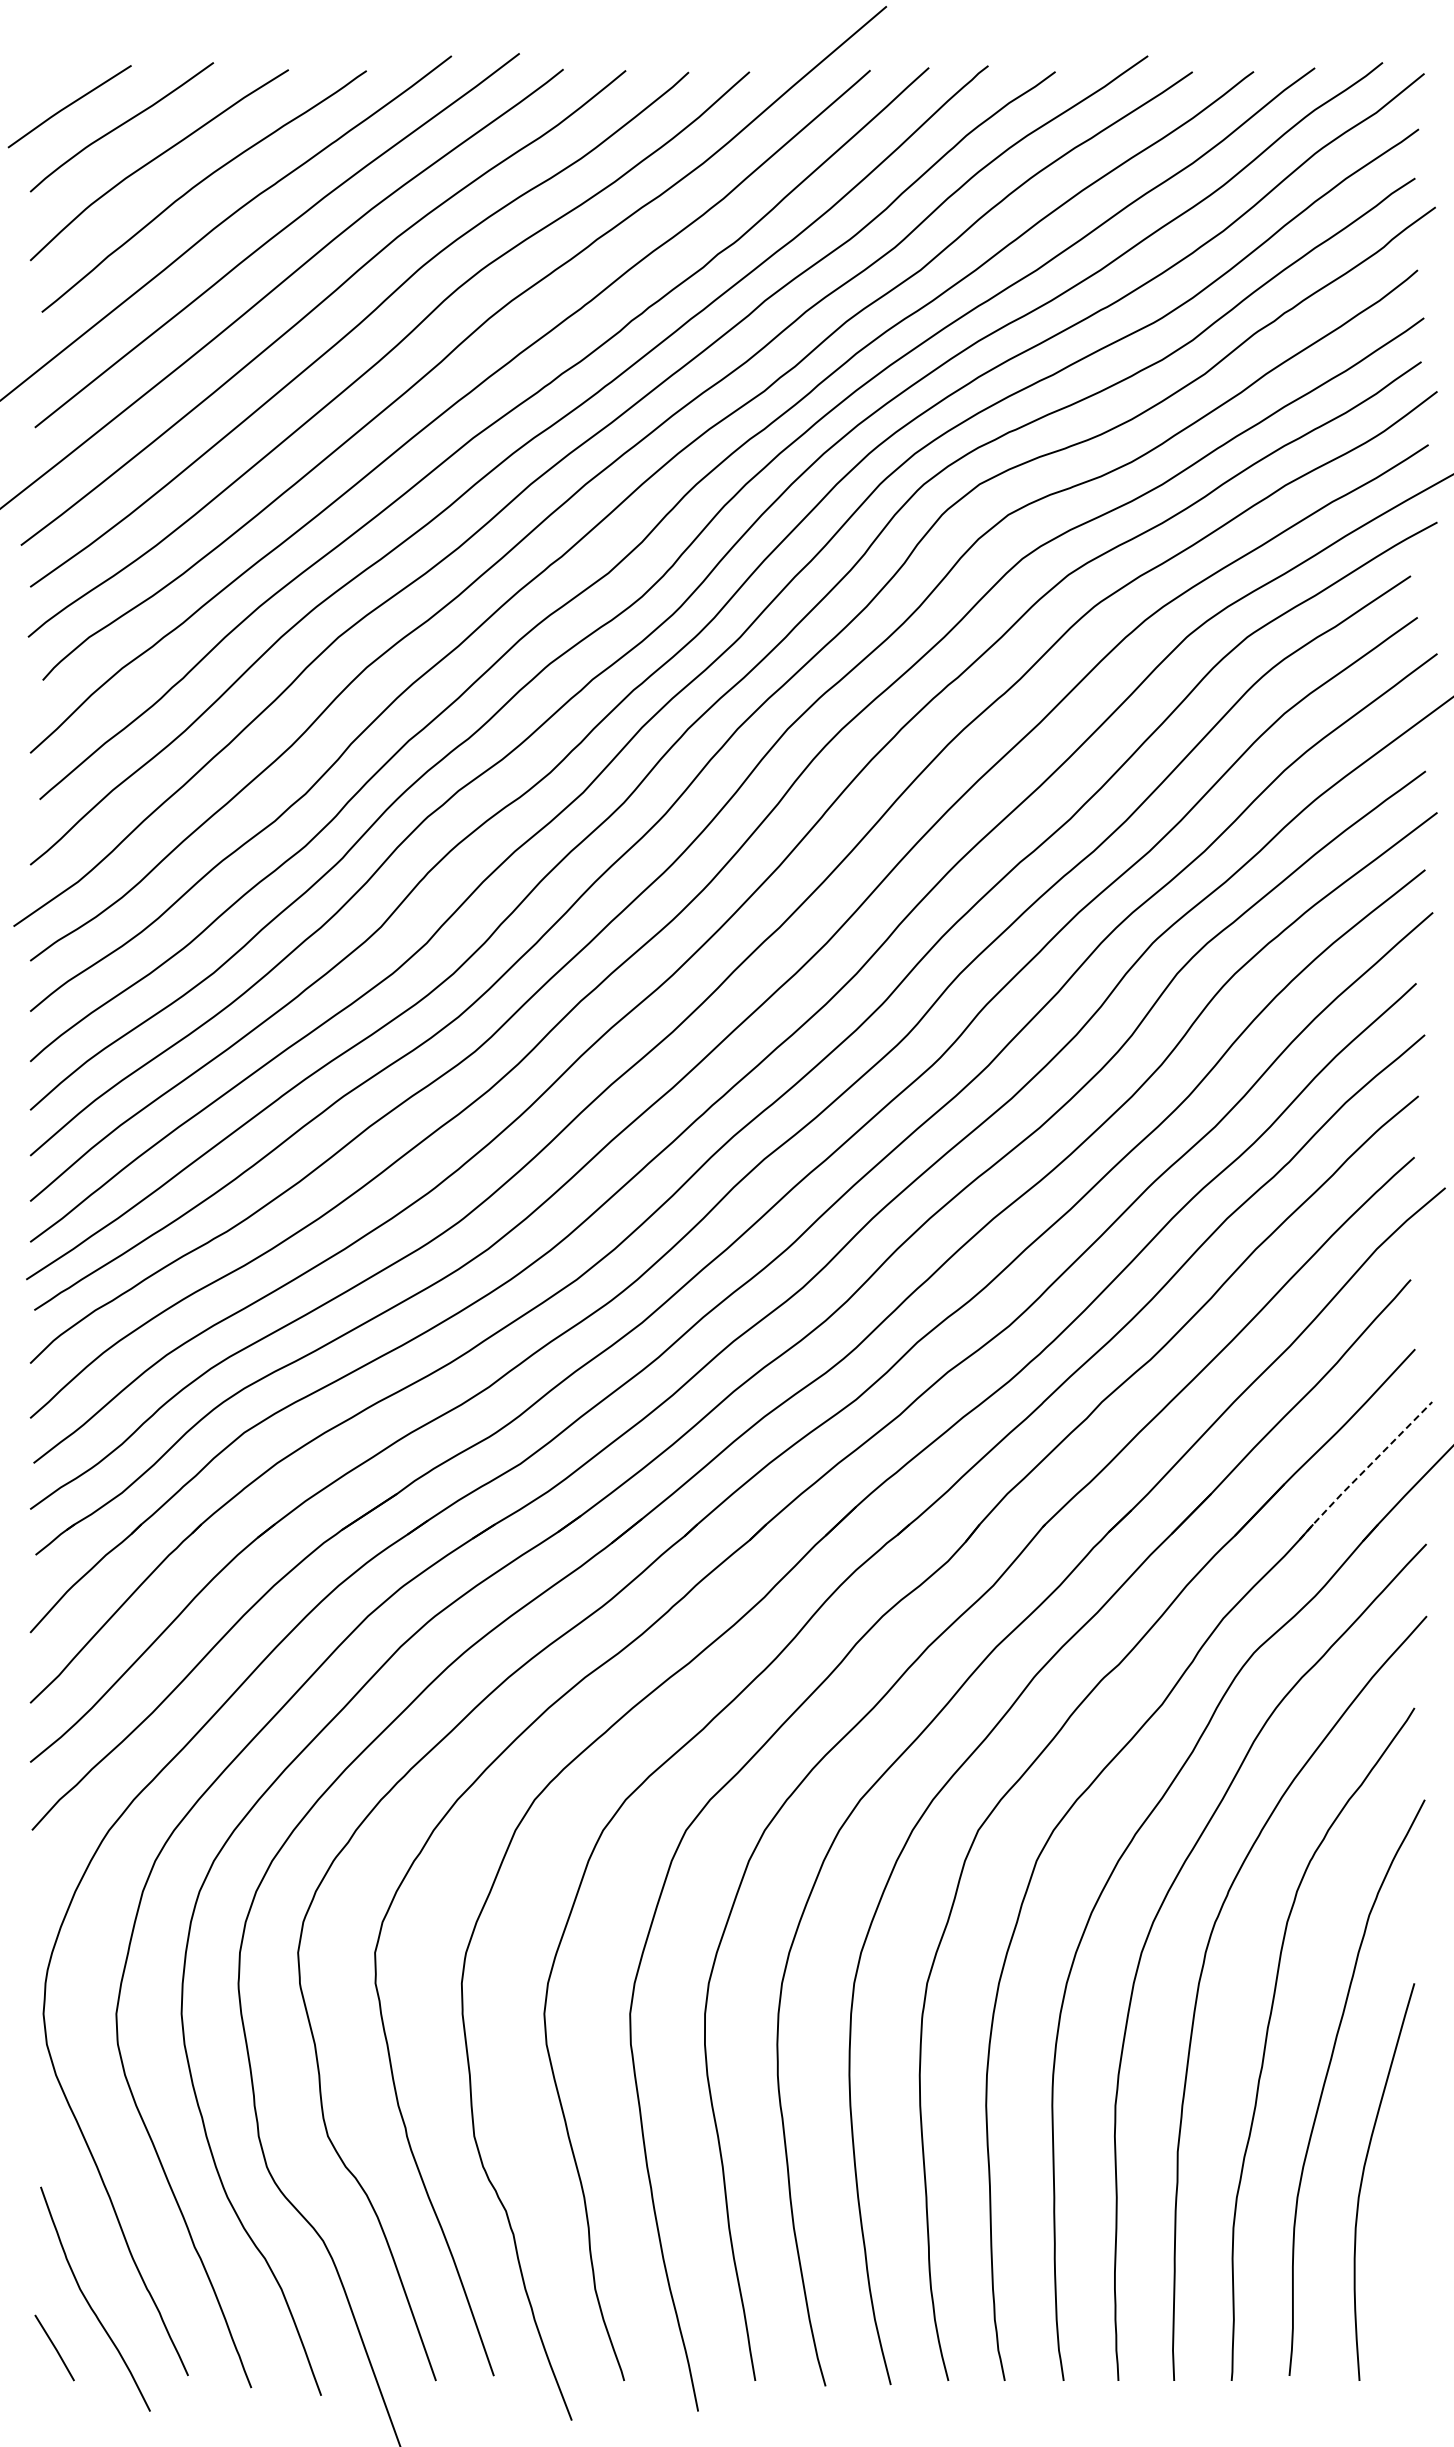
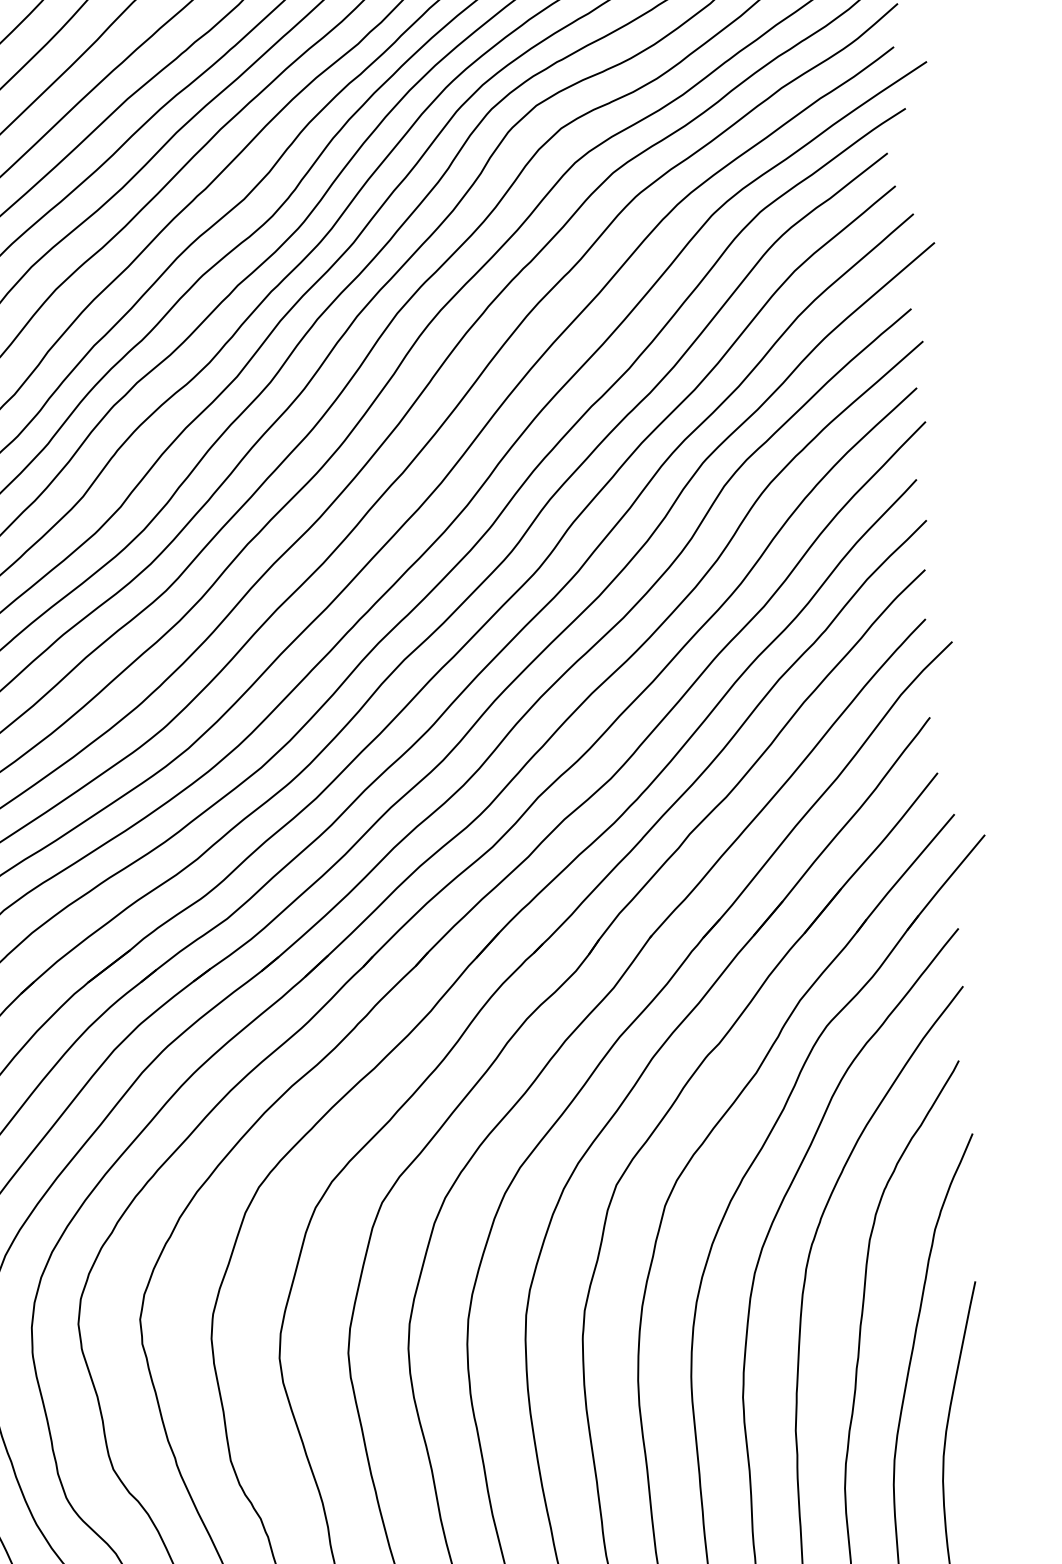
line: (1364, 1471) -> (904, 873), dashed -> solid

